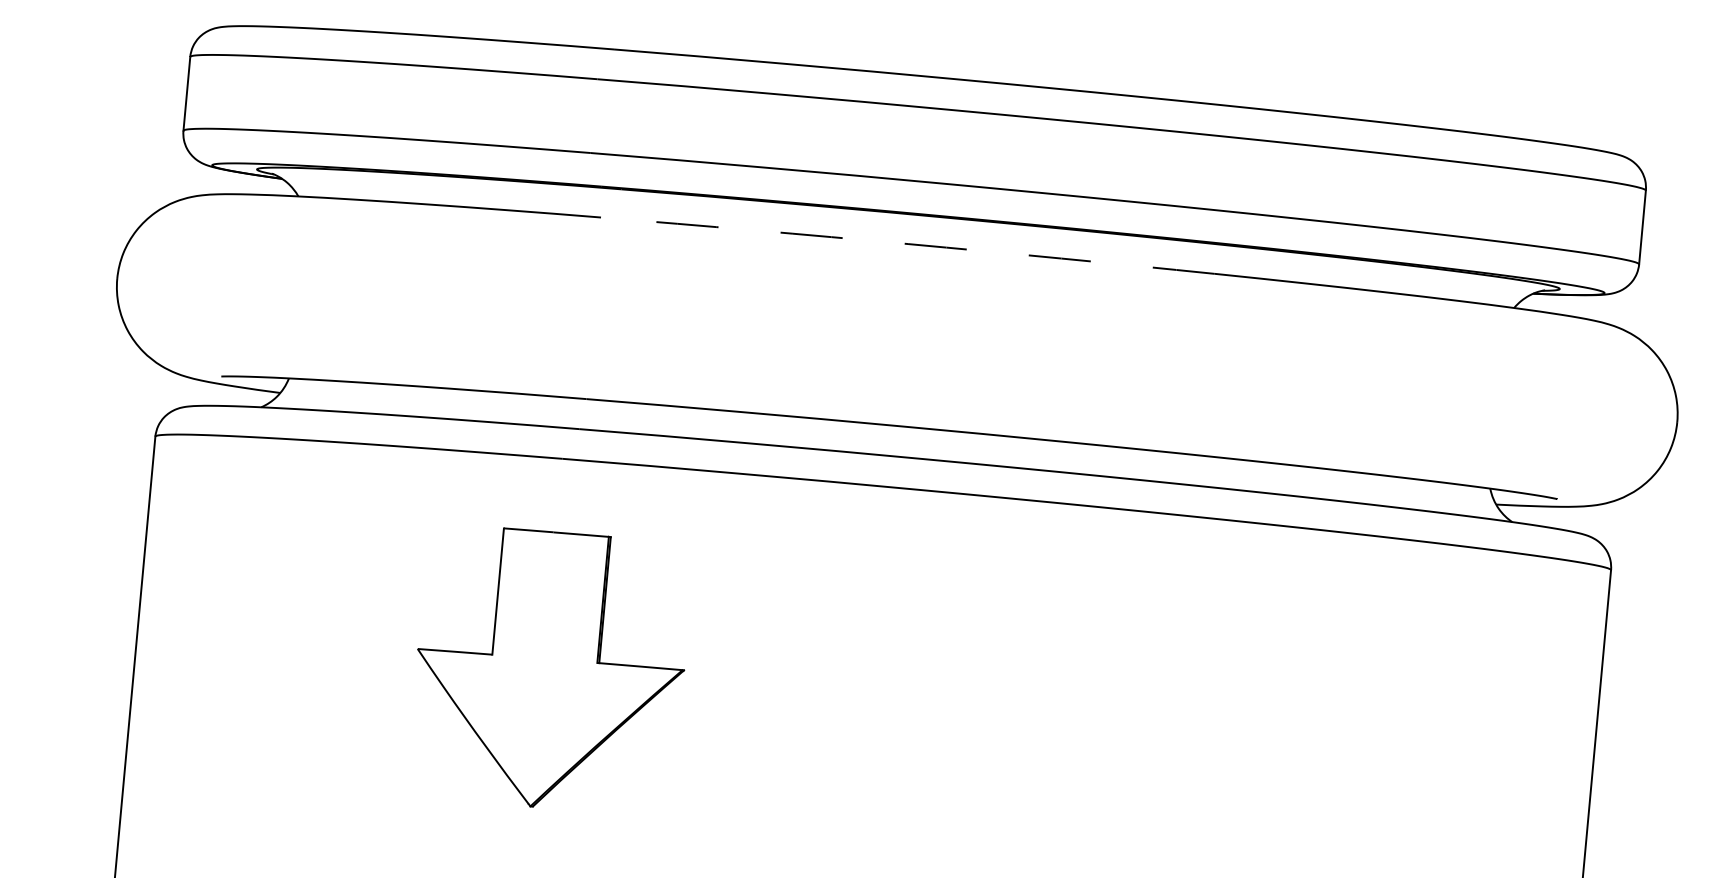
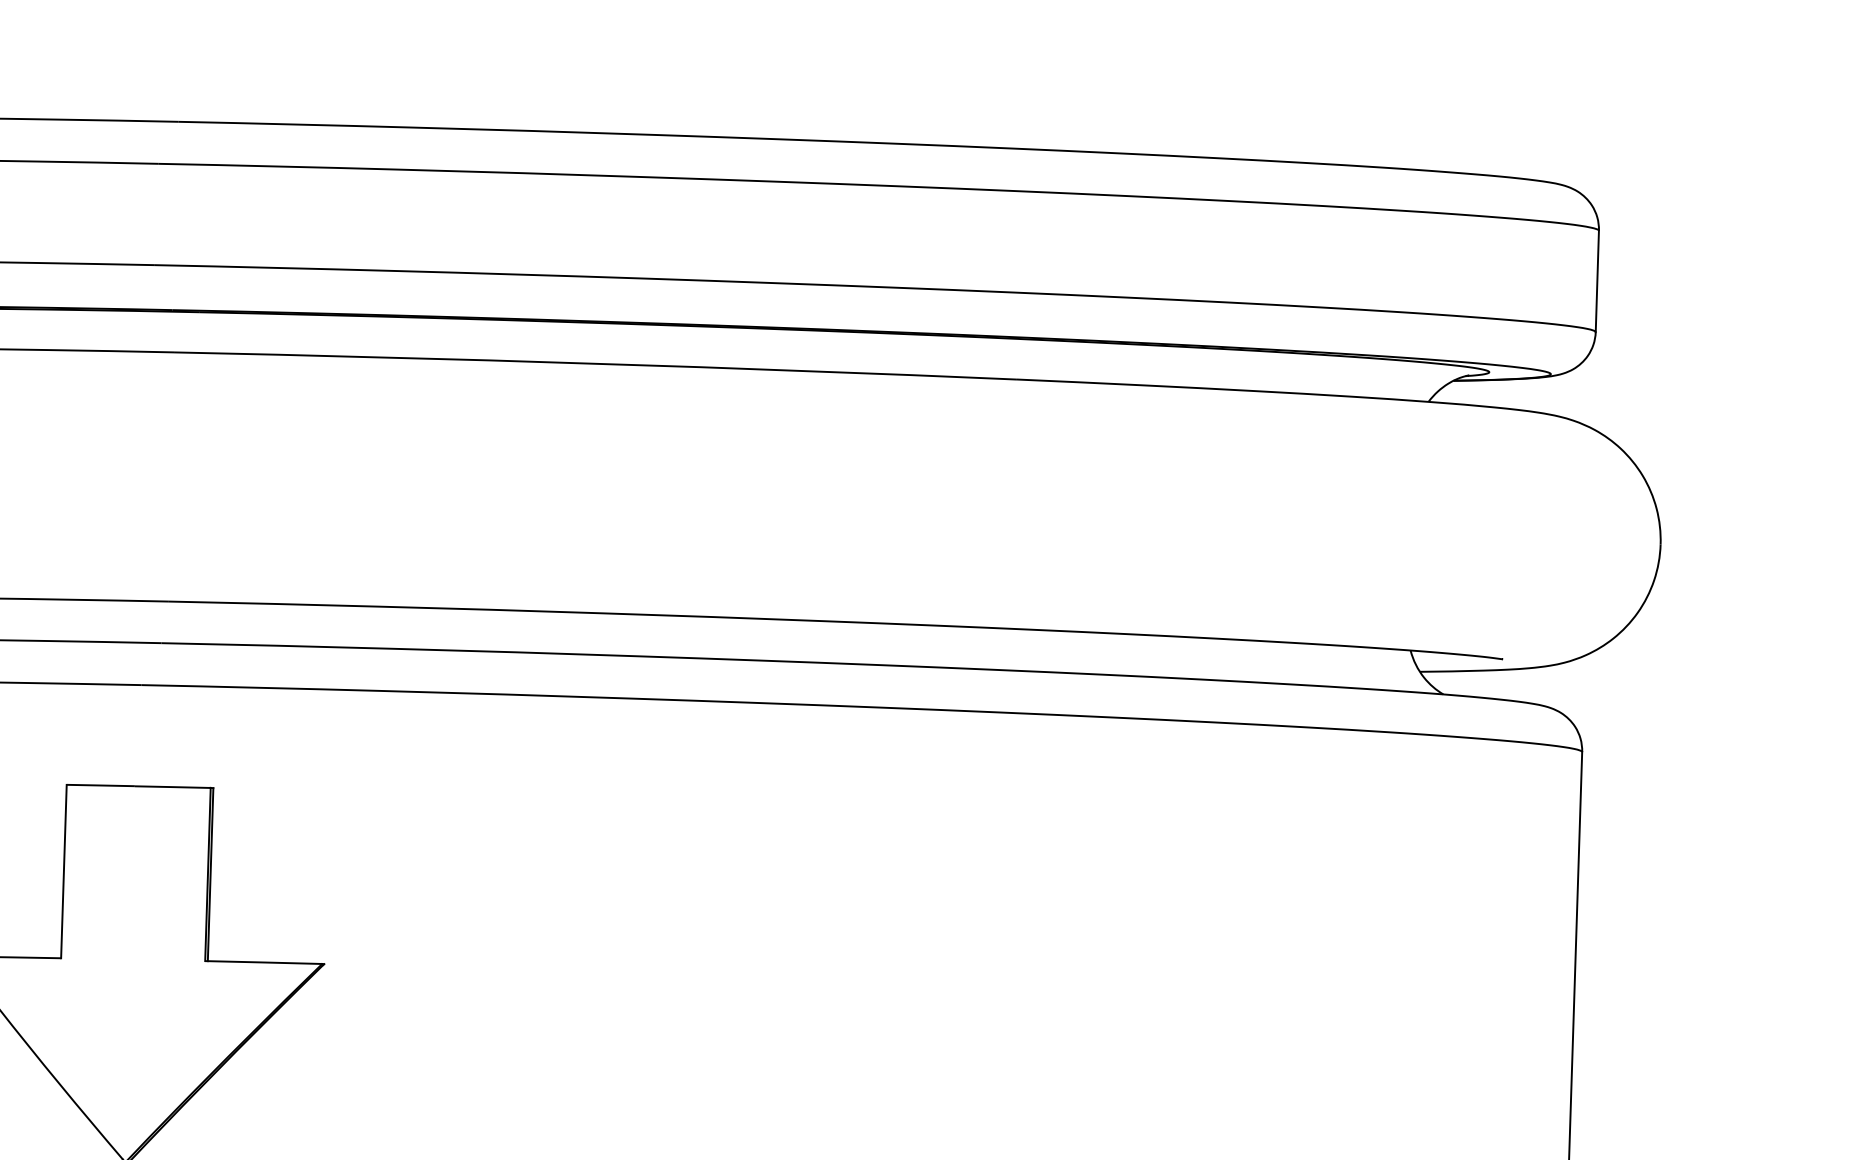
arc: (908, 244) -> (596, 364), dashed -> solid

